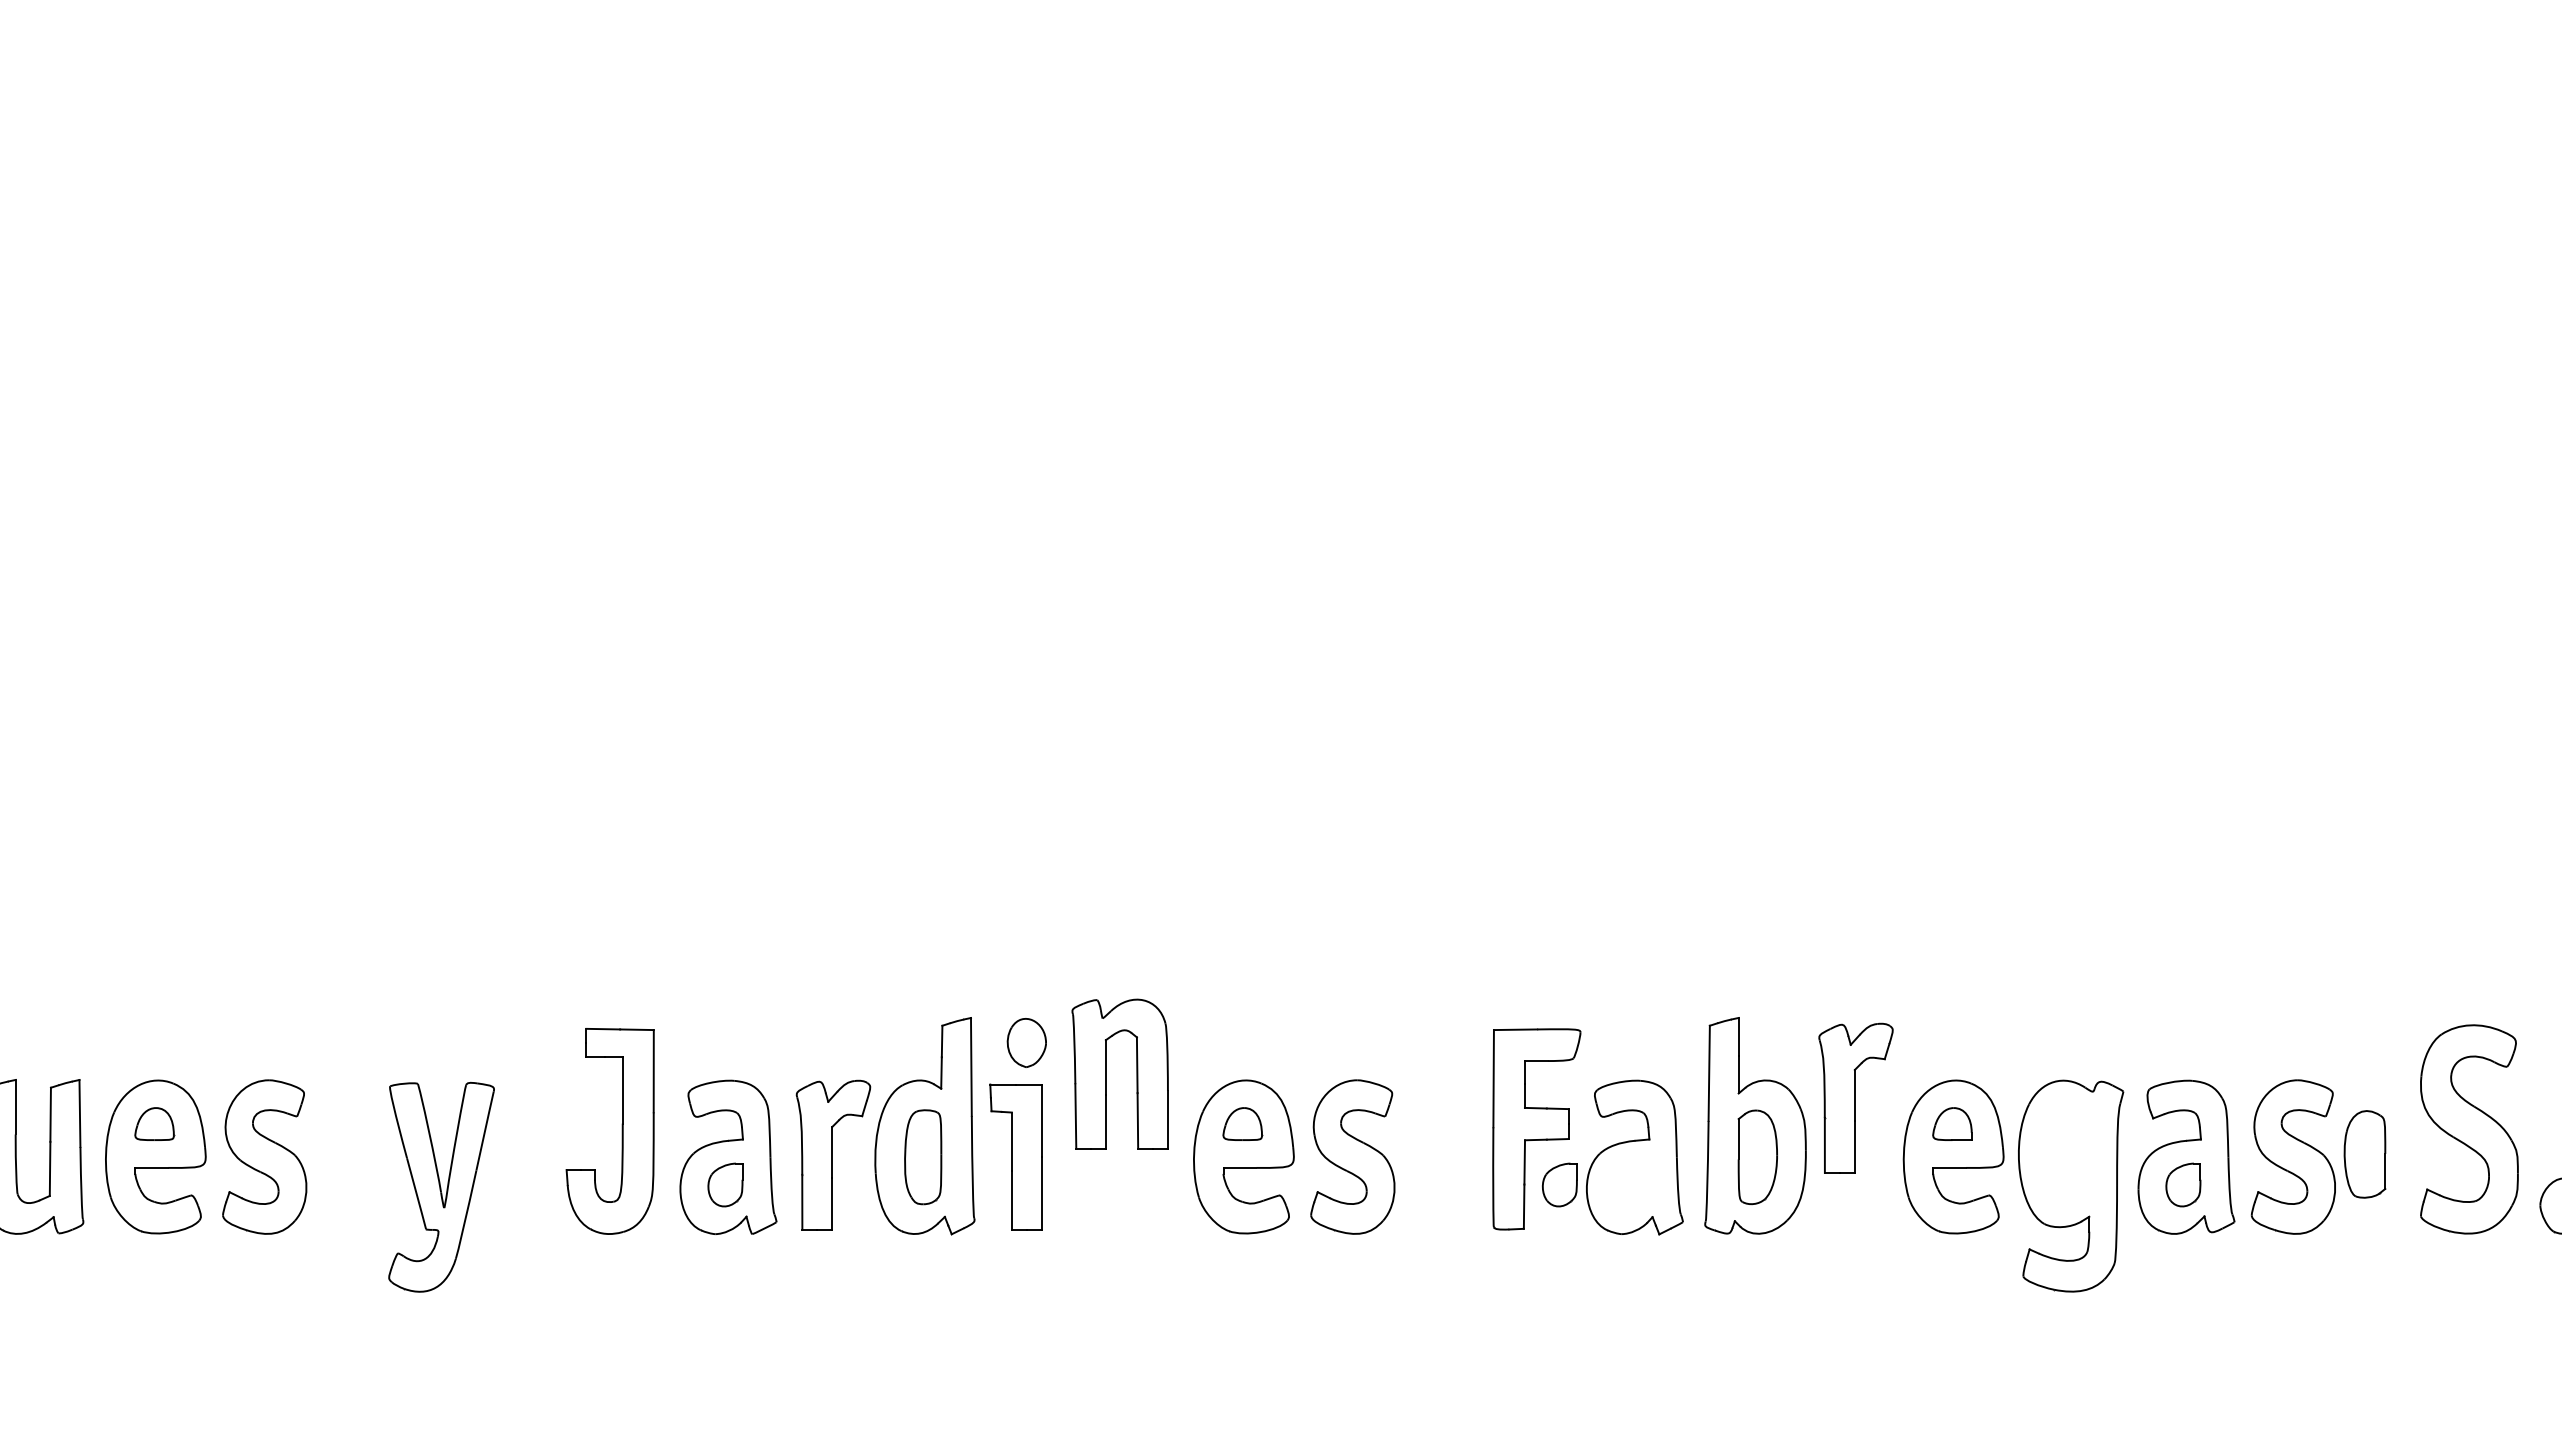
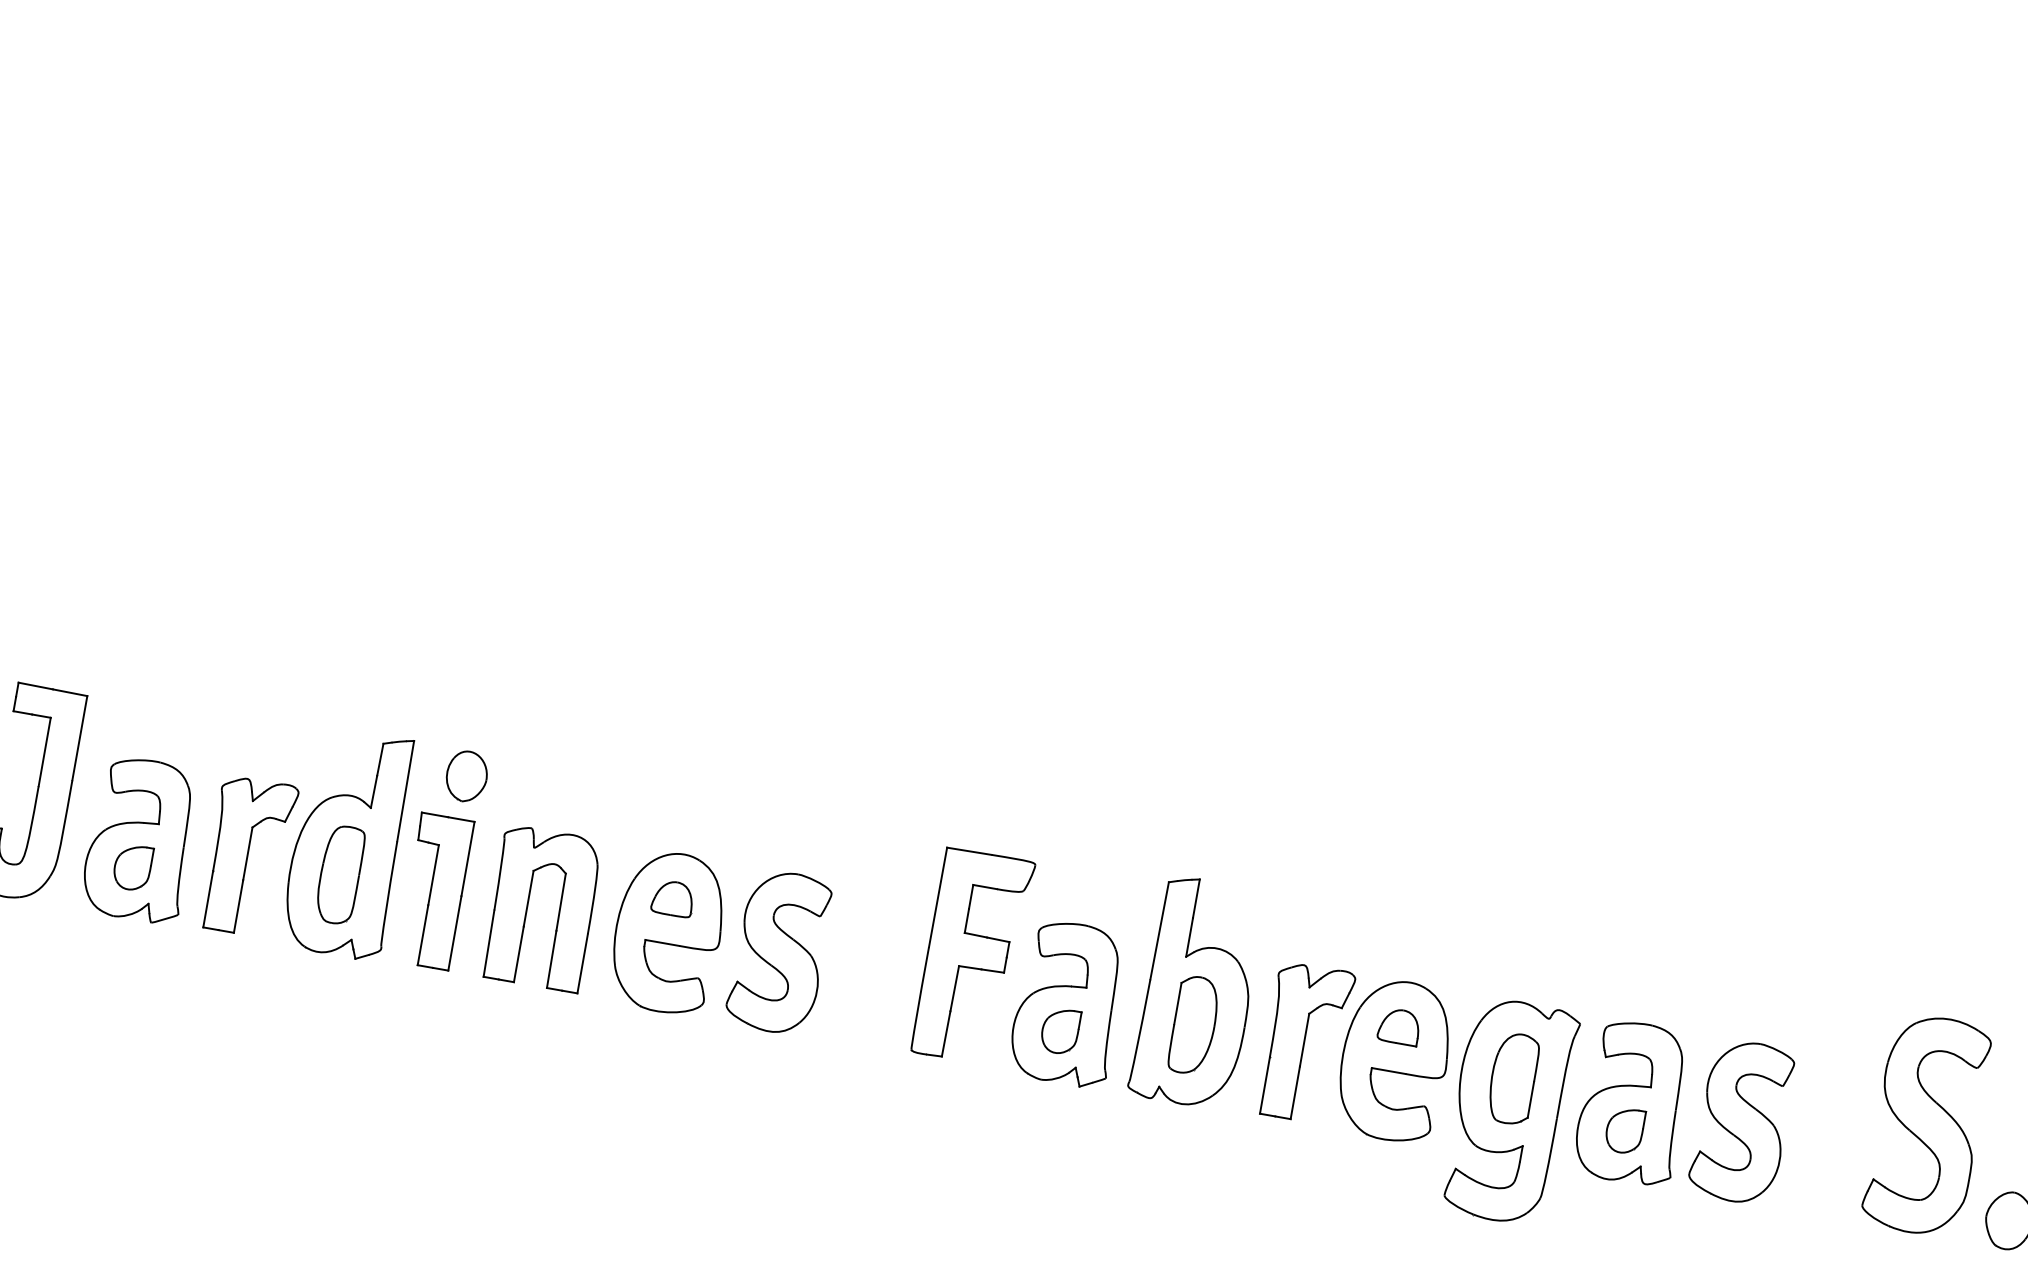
part: (1106, 1073) -> (528, 905), moved
part: (1855, 1097) -> (1304, 1042), moved
part: (2364, 1154) -> (1512, 1078), moved
part: (1559, 1184) -> (1060, 1030), moved

